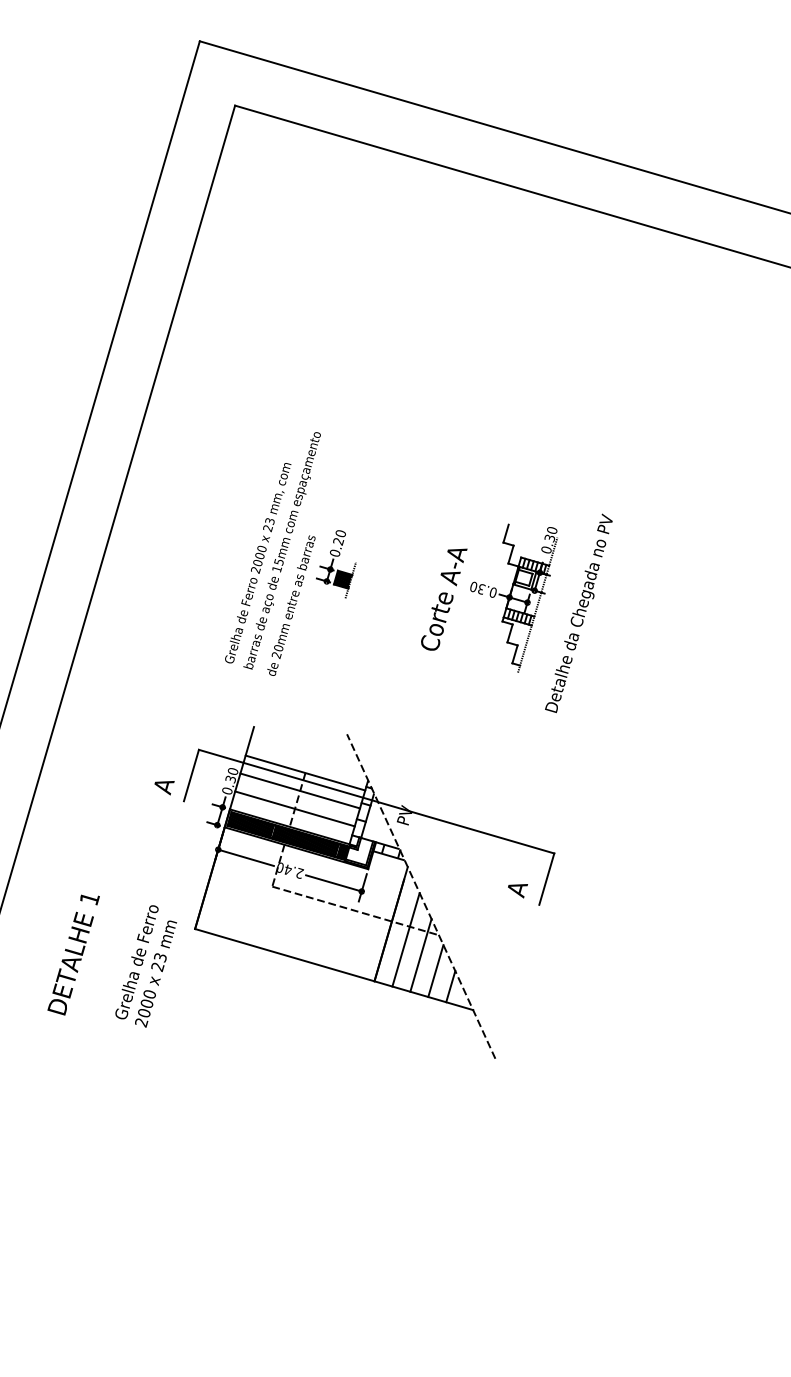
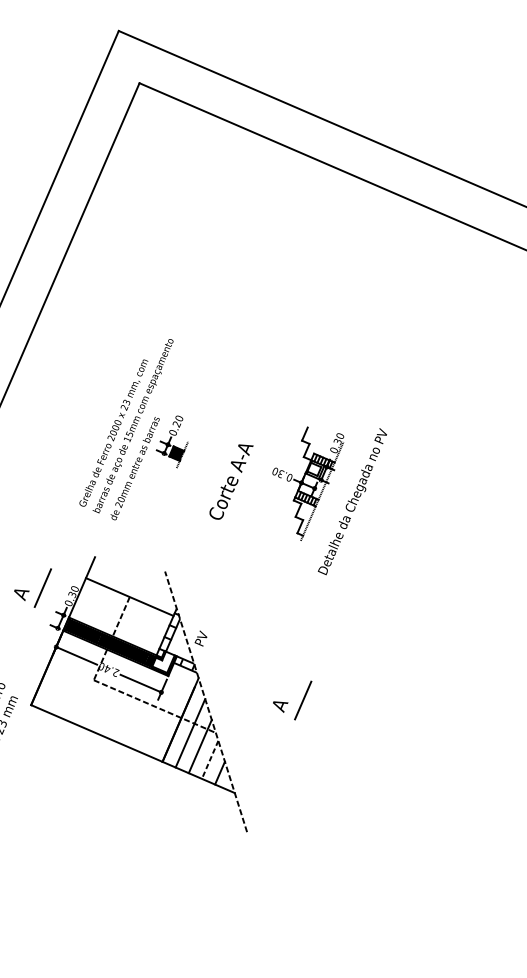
text: (444, 599) -> (231, 481), moved
line: (300, 790) -> (124, 609), removed
line: (376, 801) -> (181, 625), removed
line: (294, 808) -> (118, 622), removed
line: (435, 971) -> (209, 760), solid -> dashed

